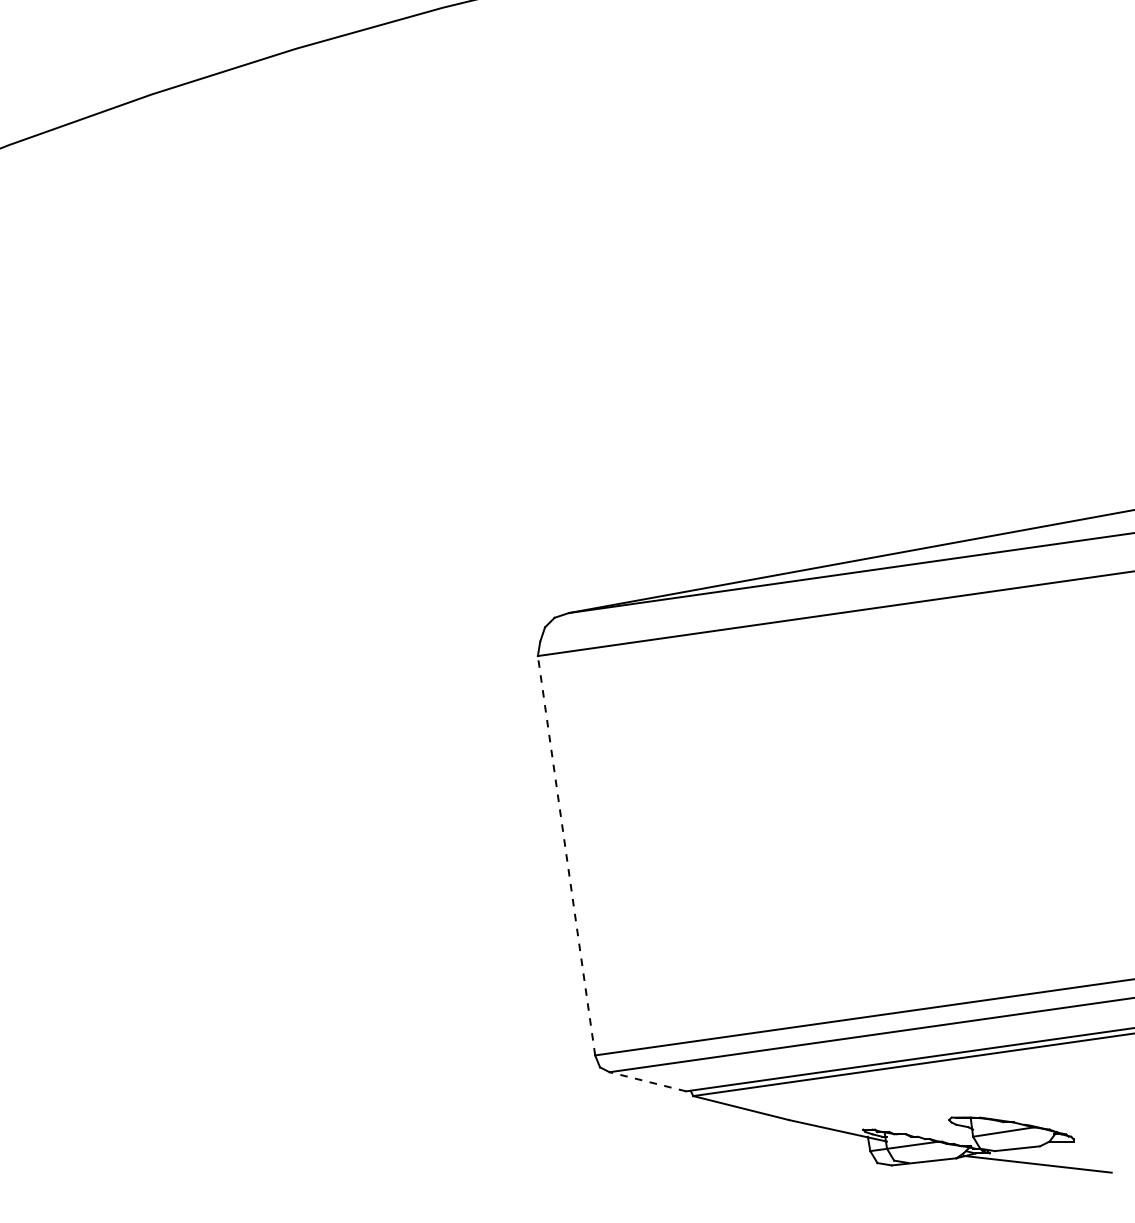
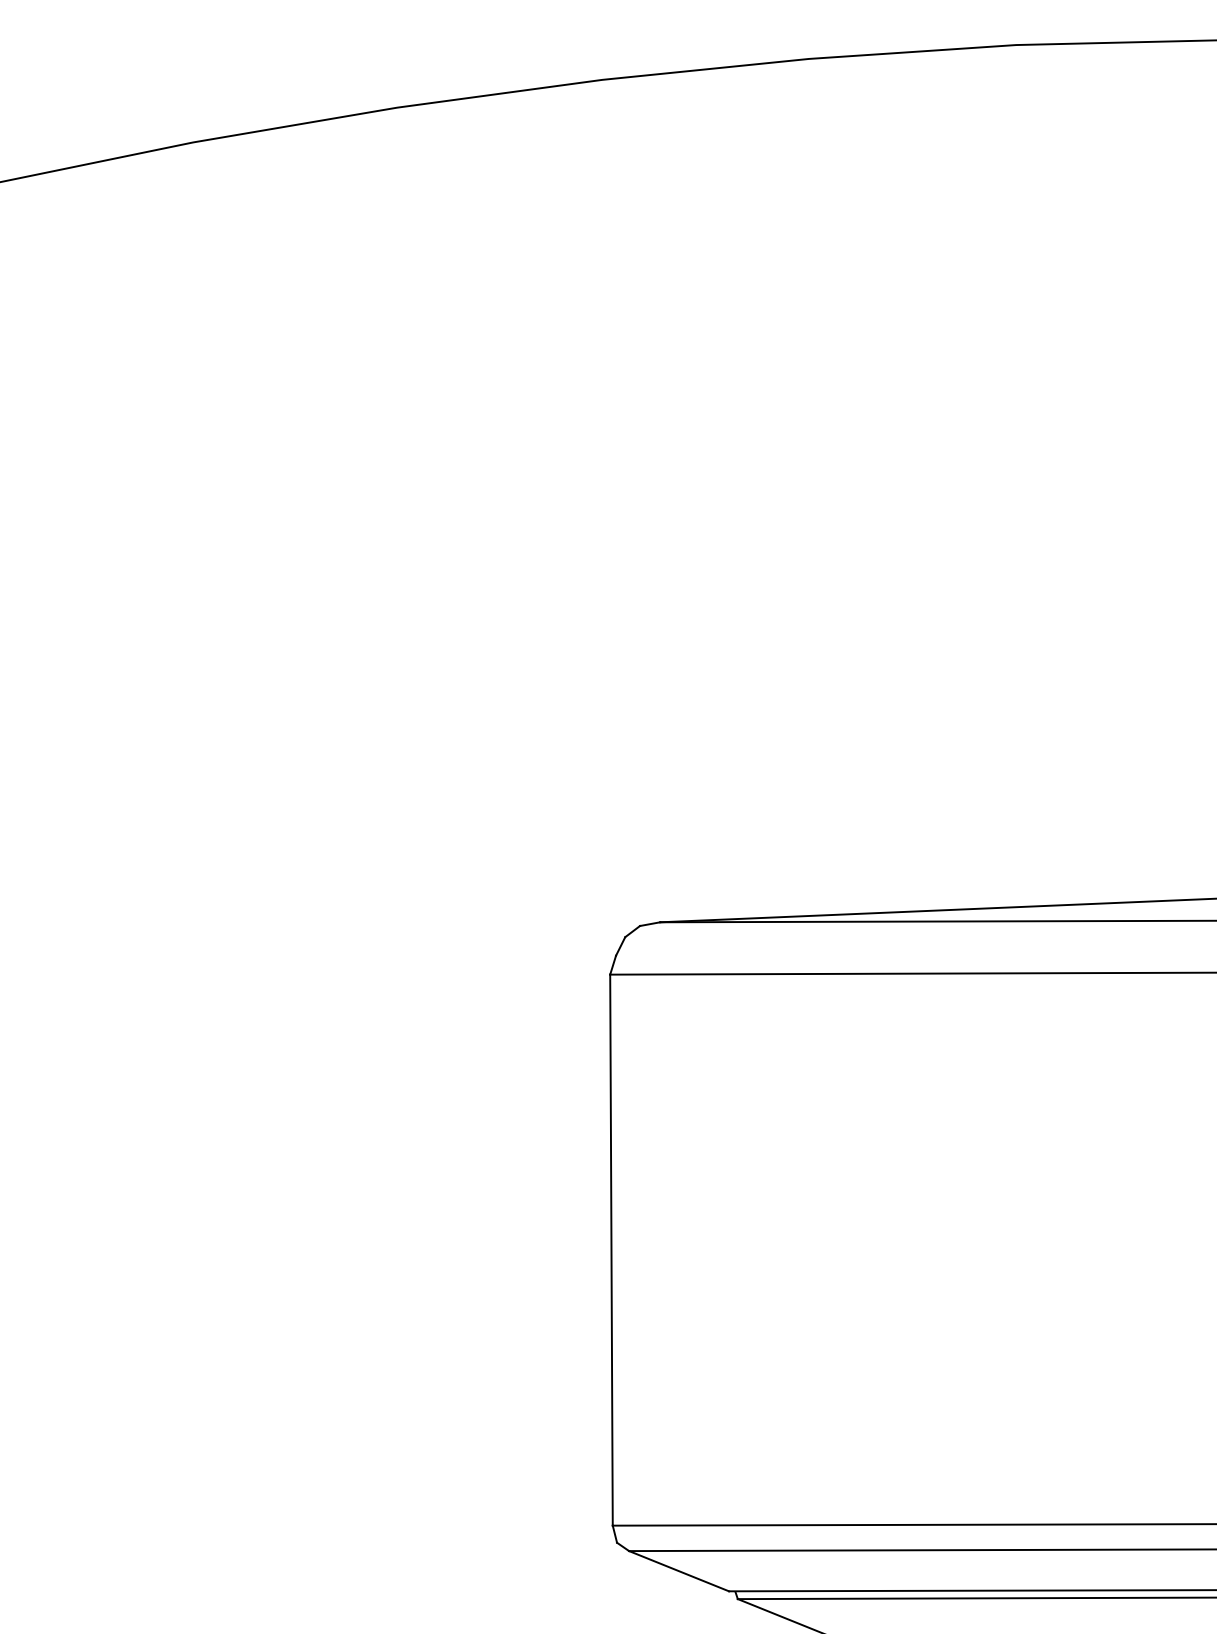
line: (566, 855) -> (611, 1249), dashed -> solid
line: (647, 1081) -> (678, 1570), dashed -> solid

